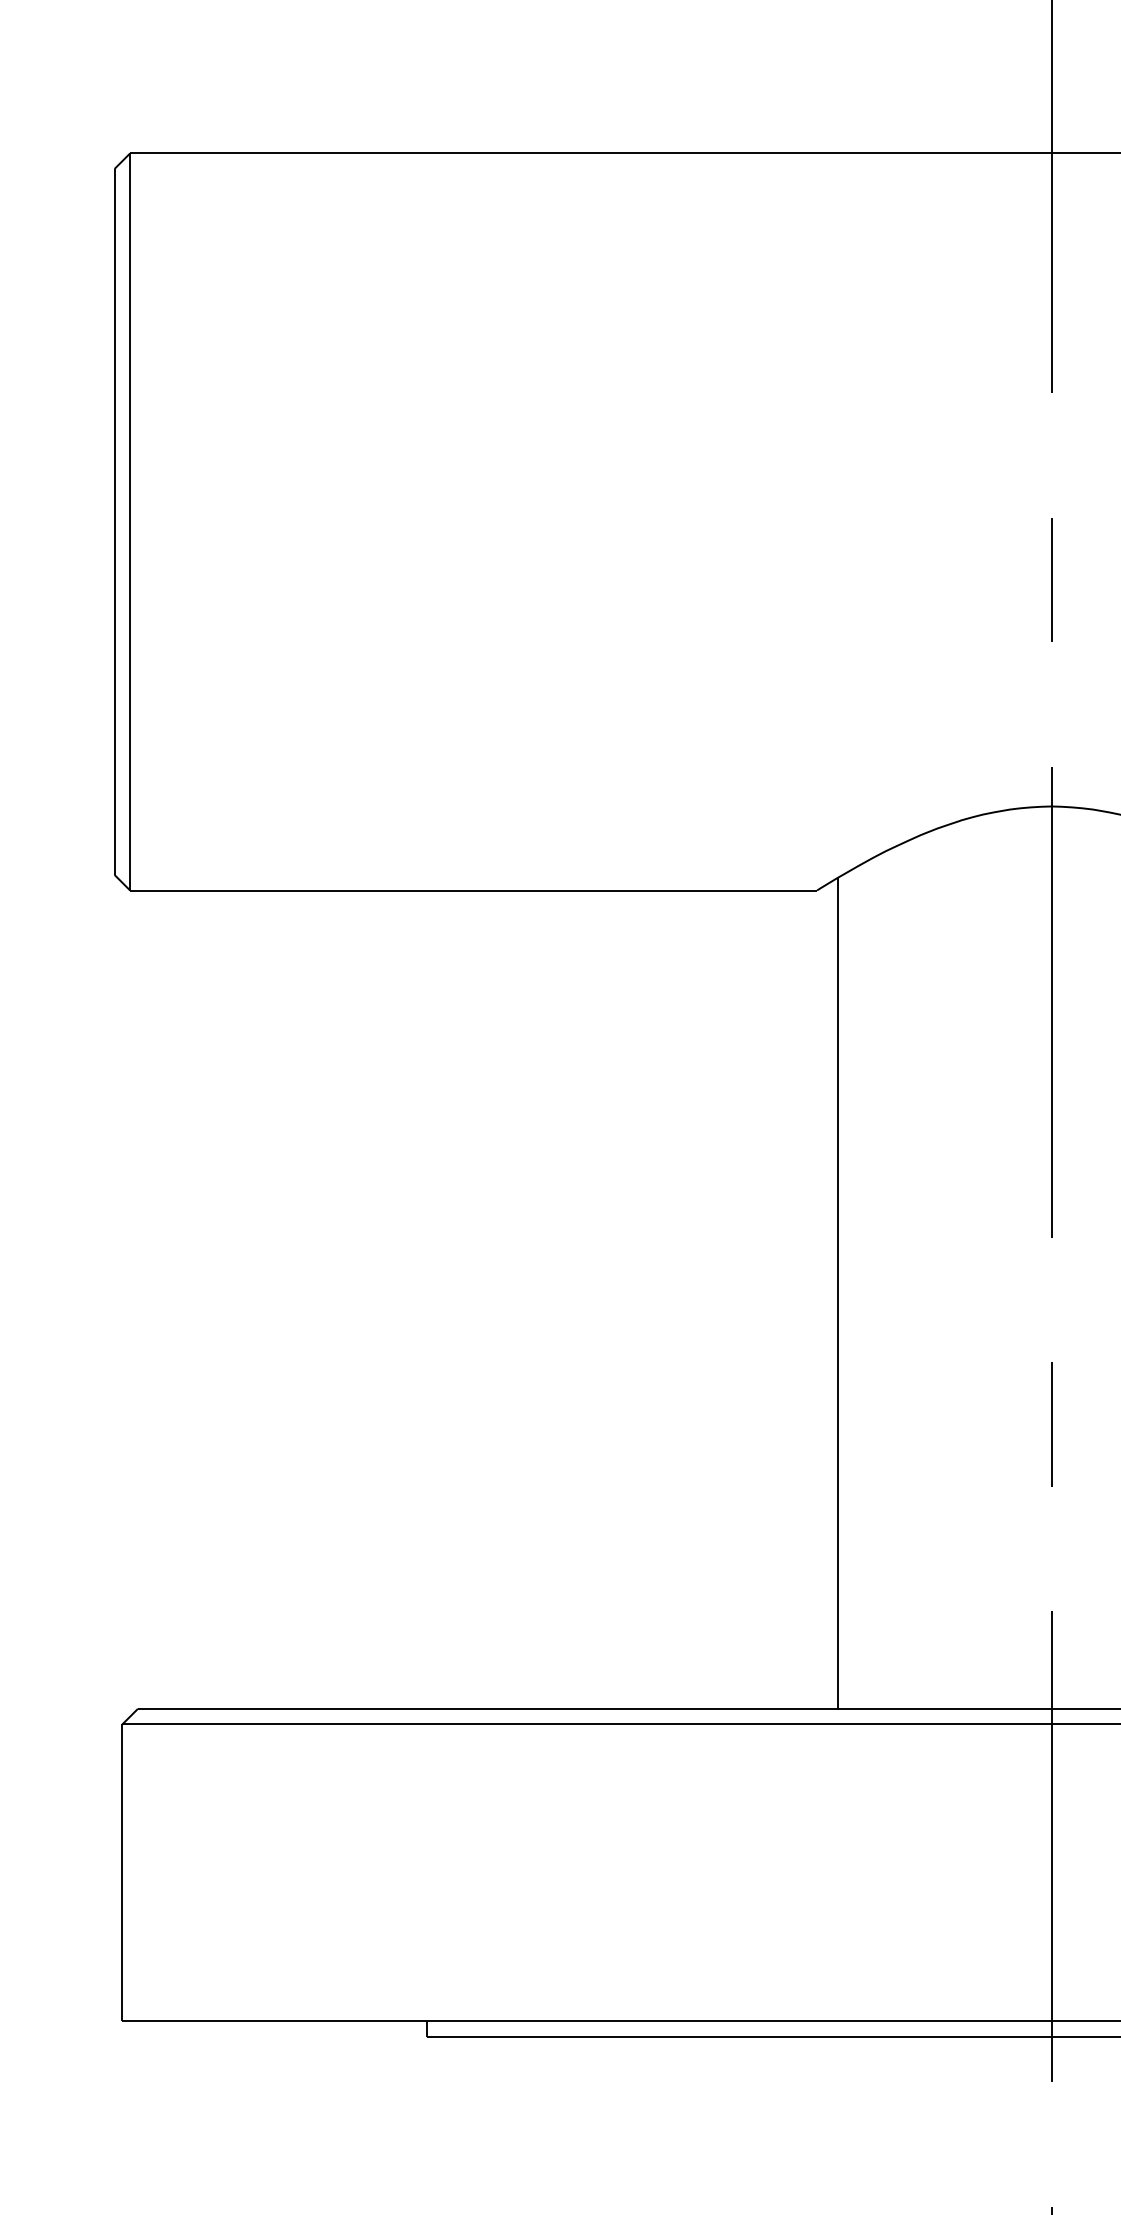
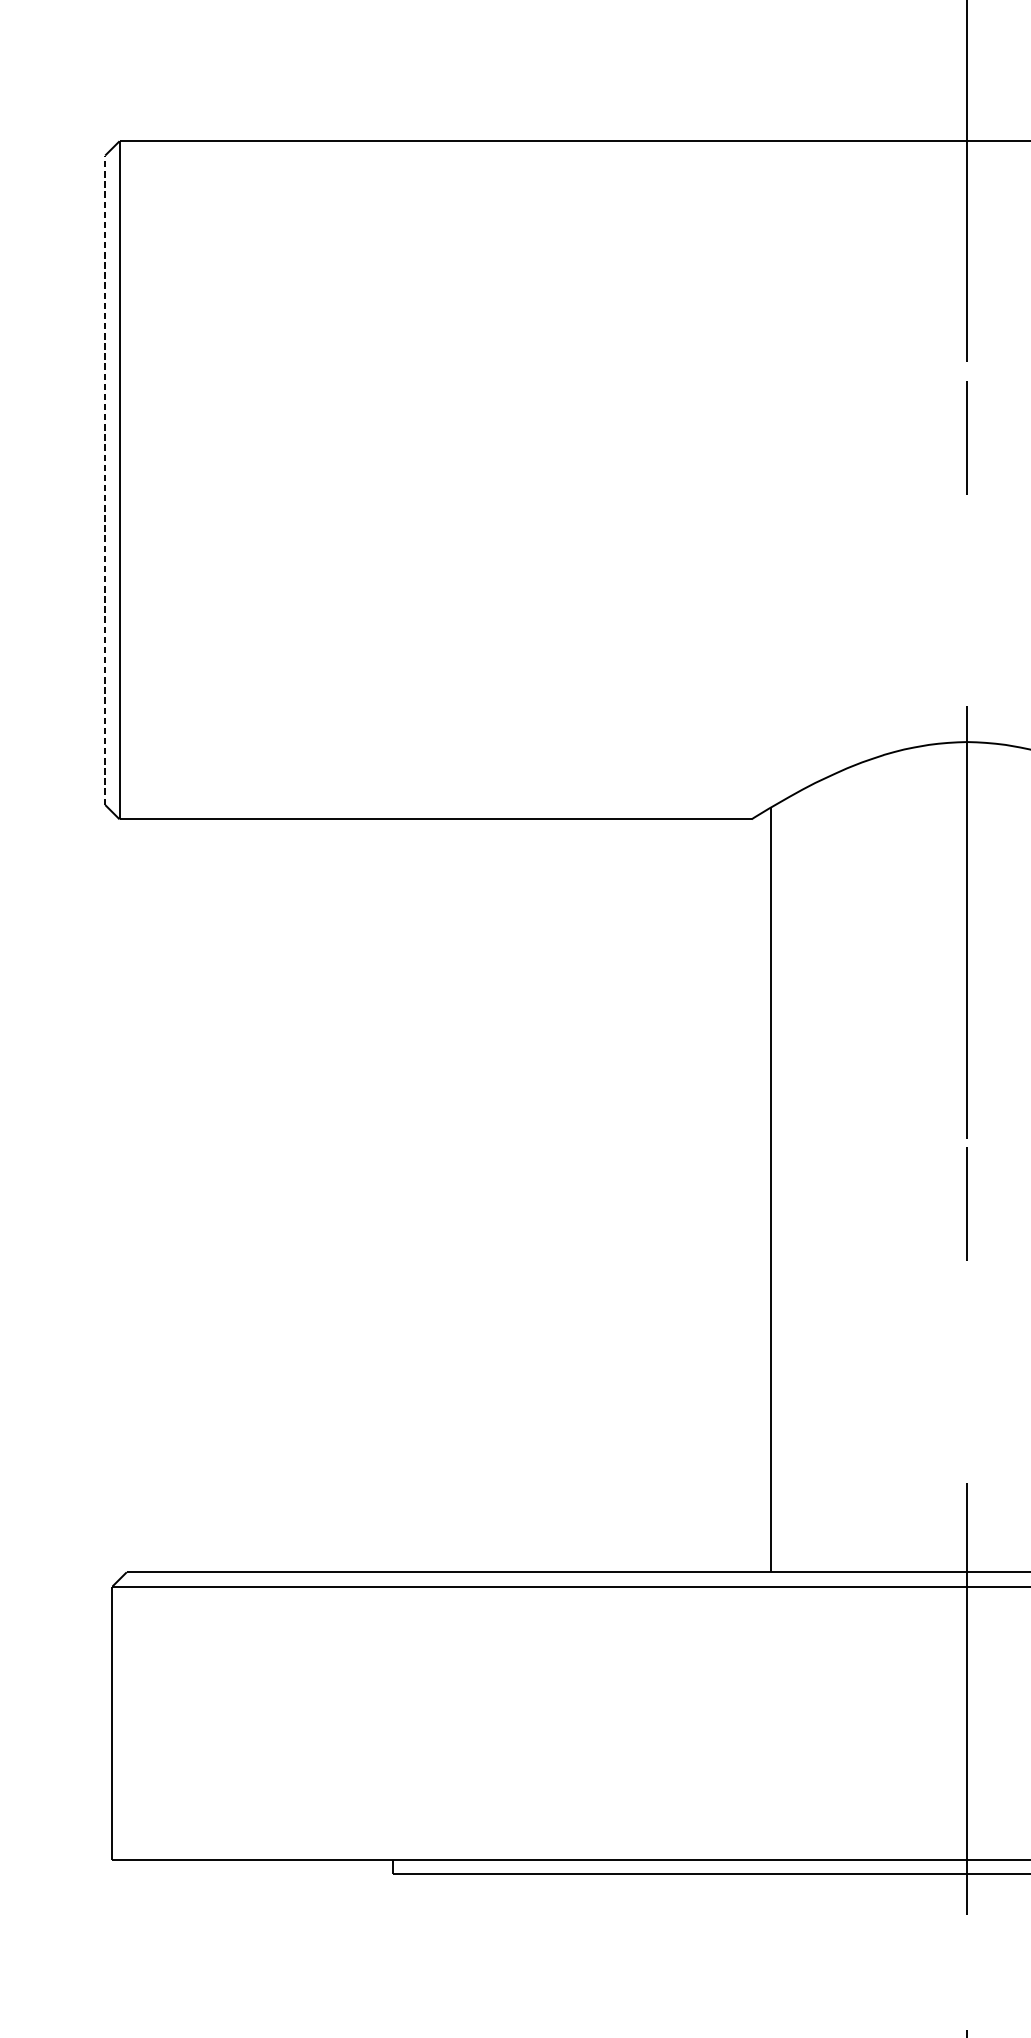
line: (114, 521) -> (105, 479), solid -> dashed
line: (1051, 579) -> (967, 437), moved
line: (1051, 1424) -> (967, 1203), moved

